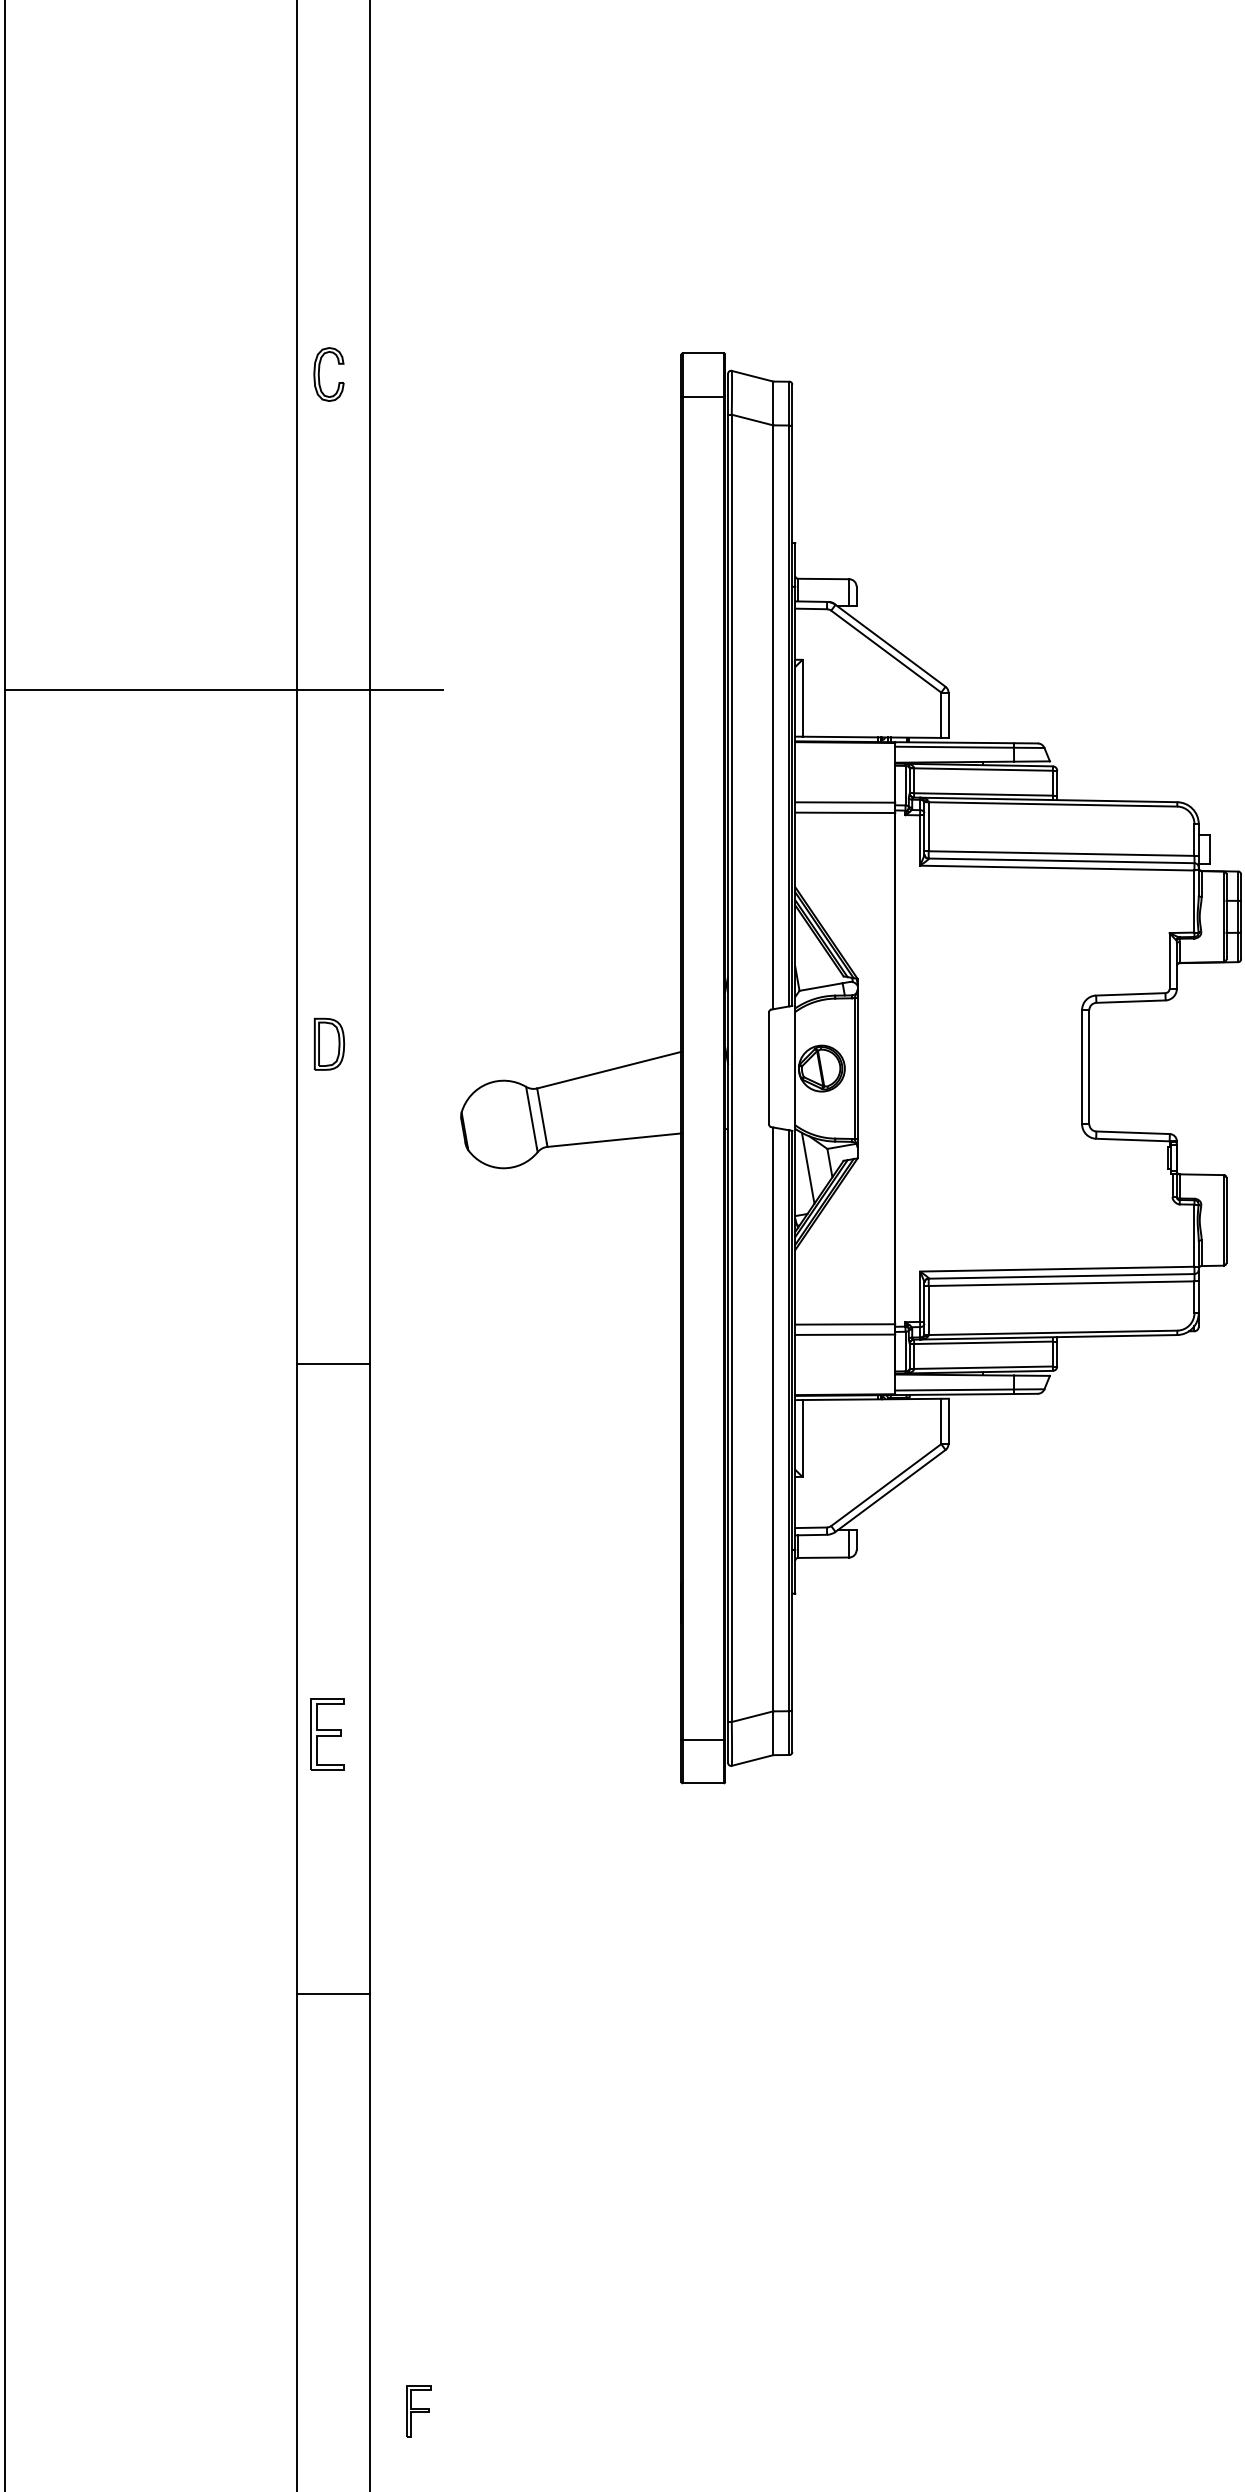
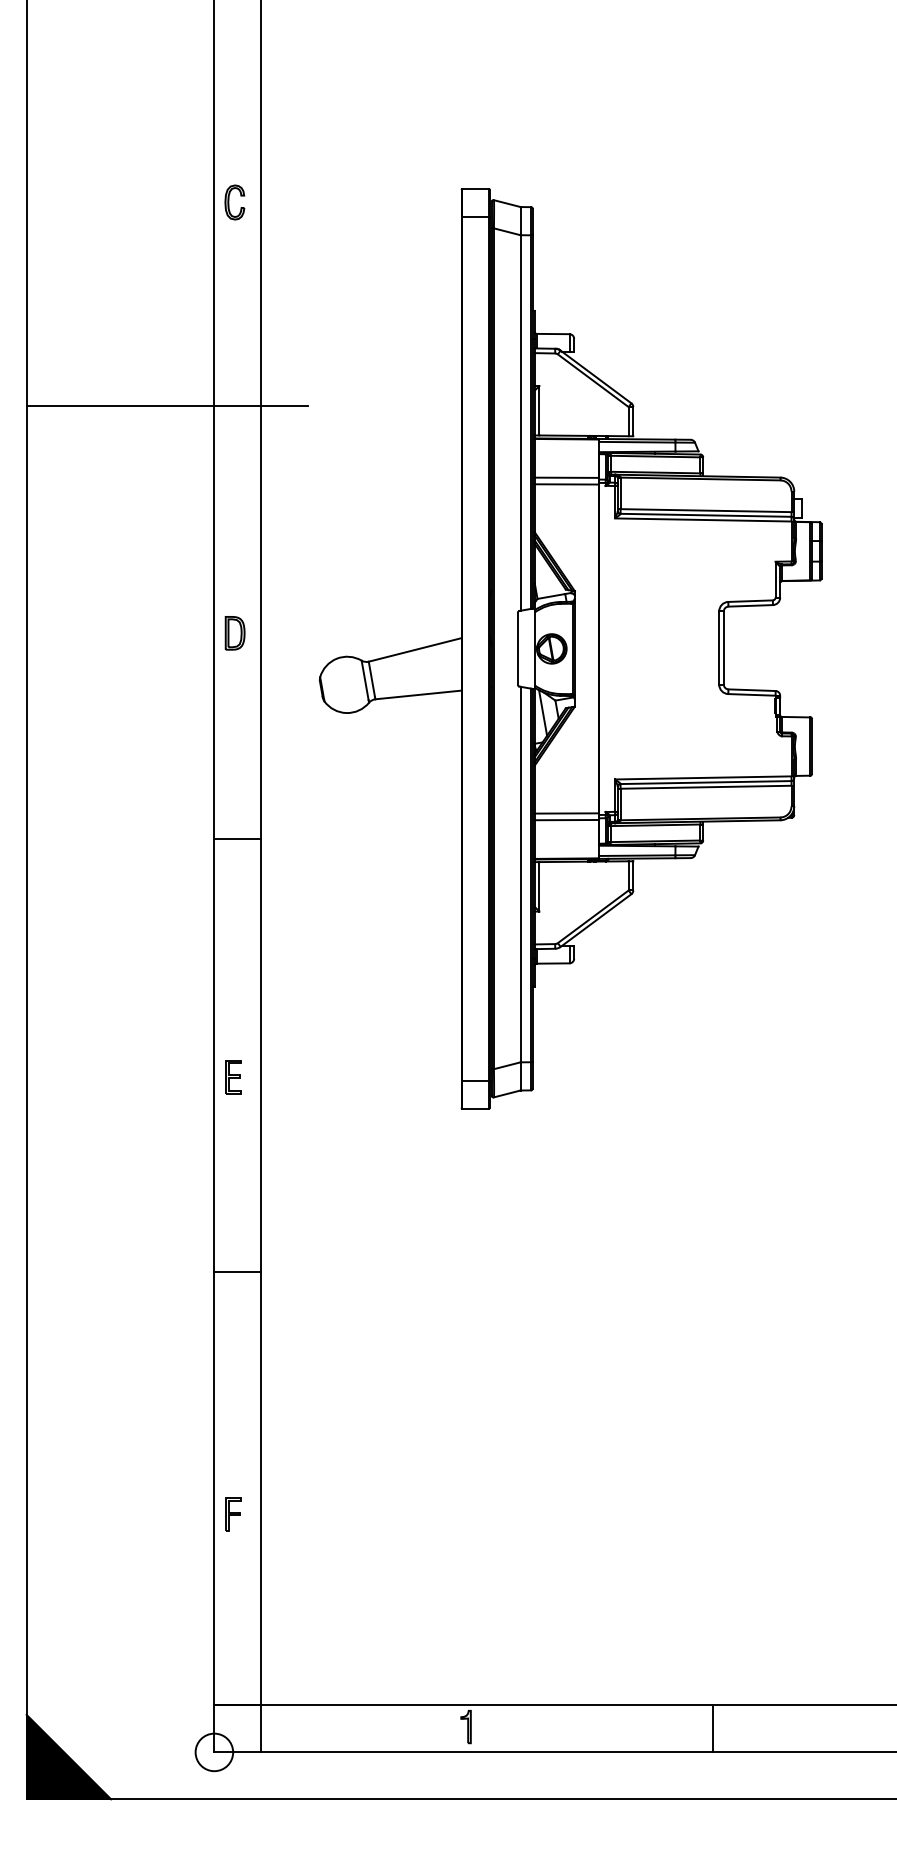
part: (326, 1734) -> (233, 1077), size x0.71
line: (333, 1994) -> (237, 1272), moved
part: (418, 2411) -> (233, 1514), moved

